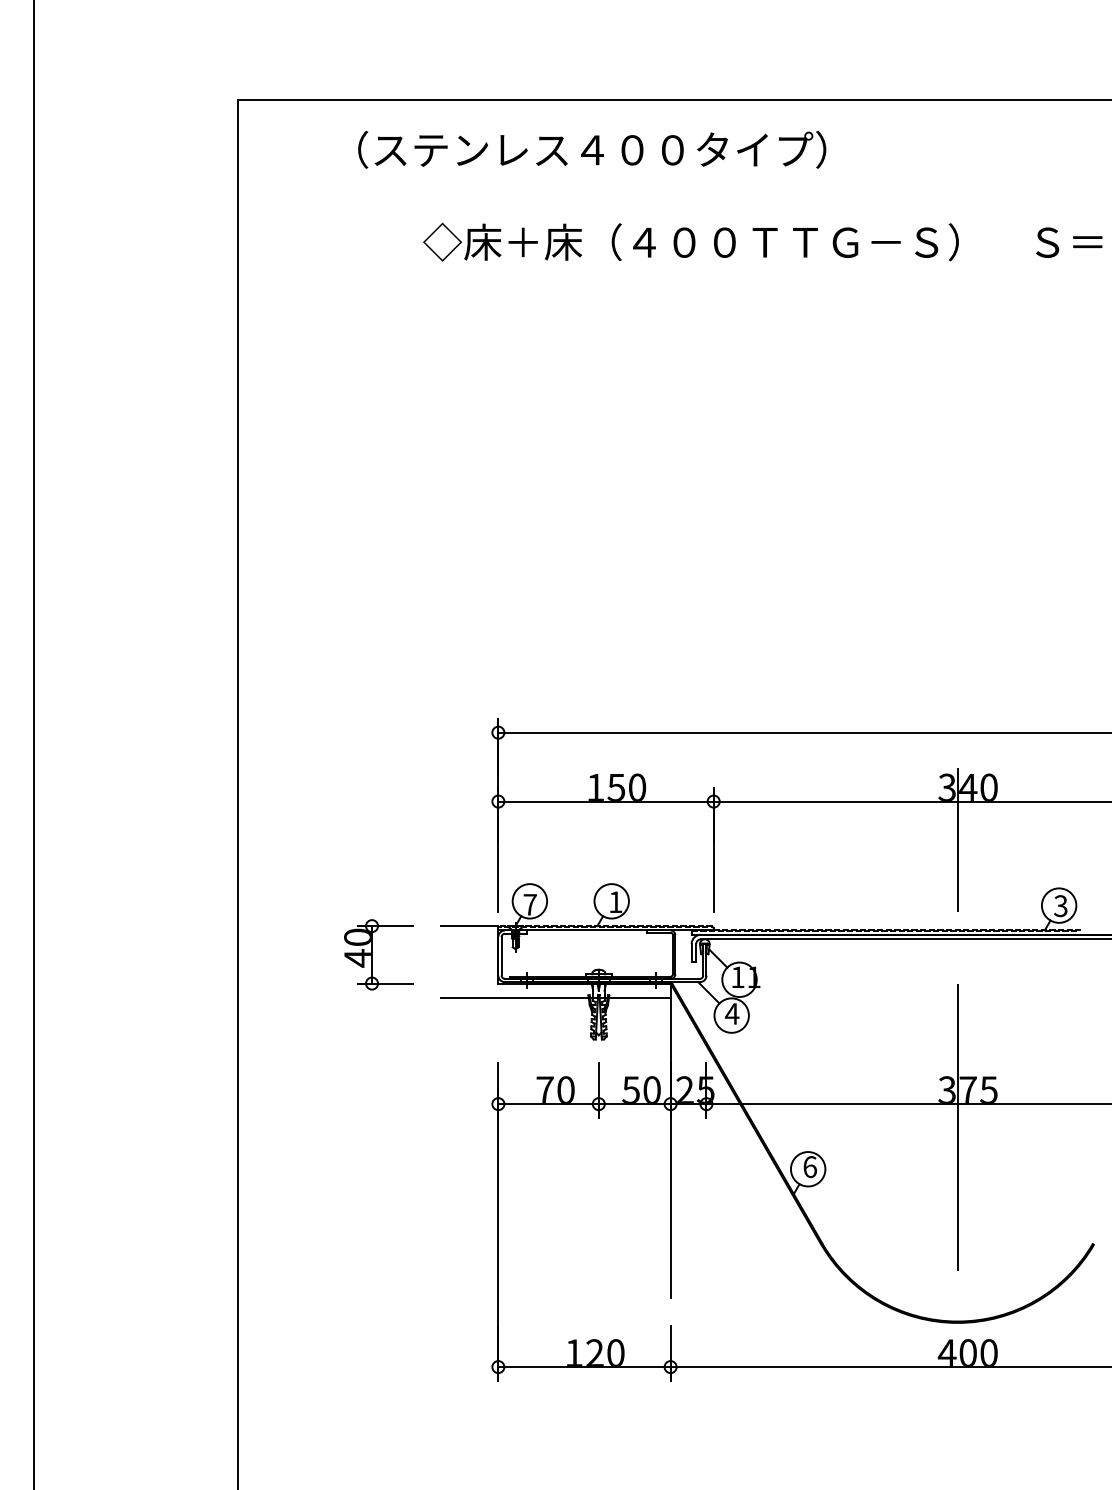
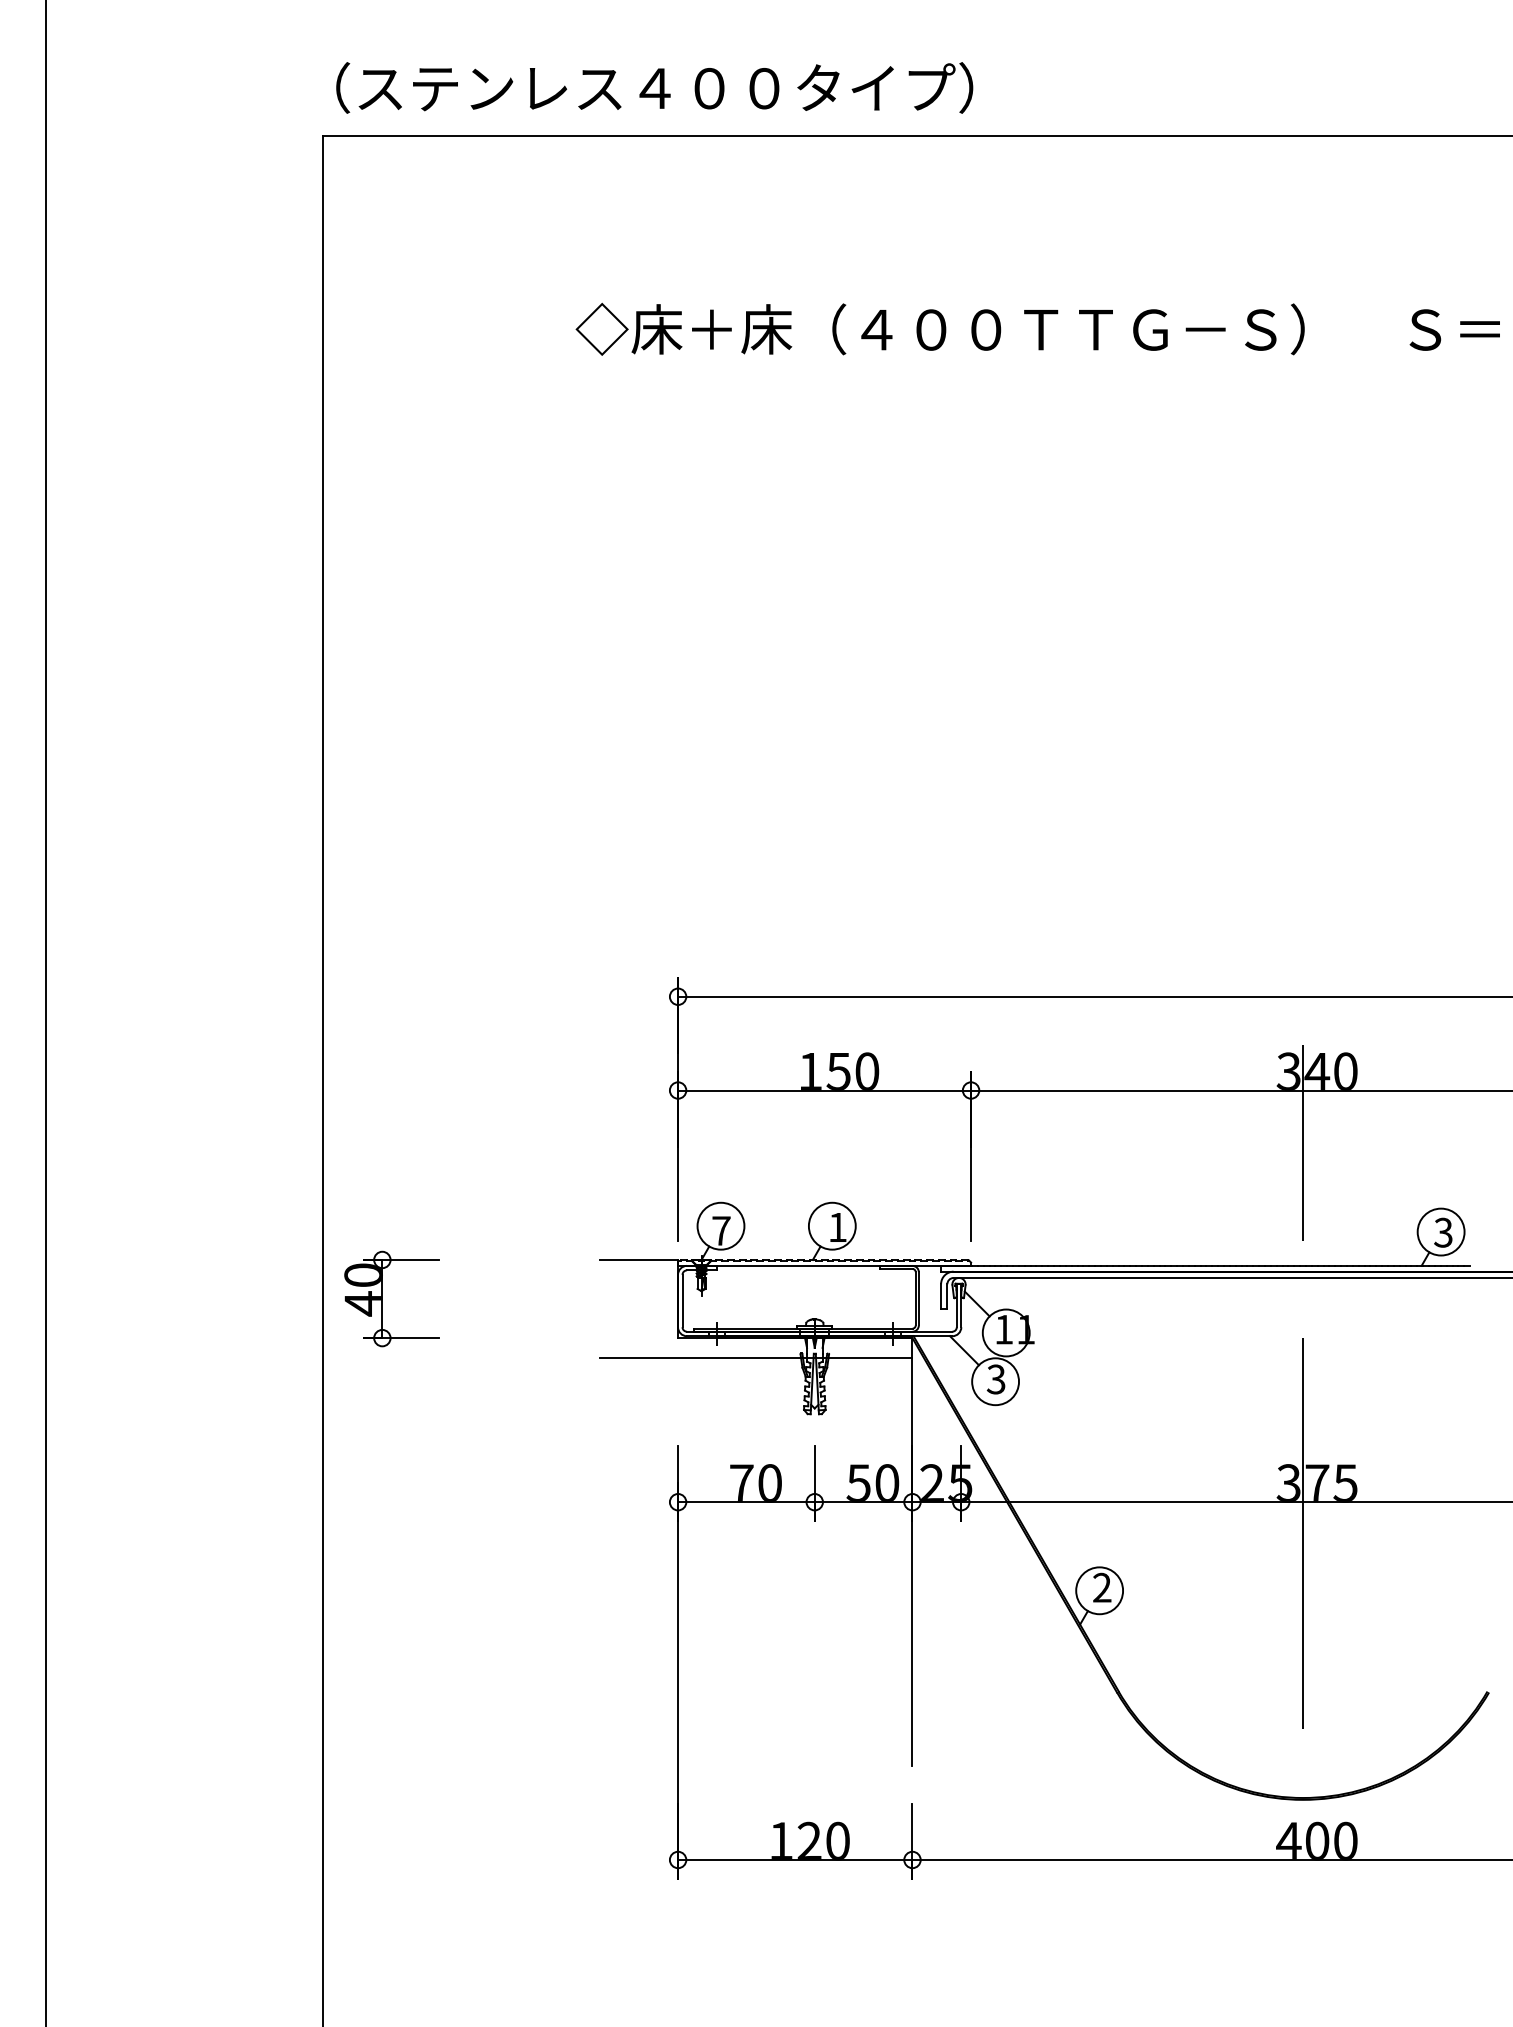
text: (592, 149) -> (655, 87), moved
part: (378, 954) -> (391, 1298), moved
text: (731, 1013) -> (995, 1378), 4 -> 3
text: (809, 1167) -> (1101, 1588), 6 -> 2

